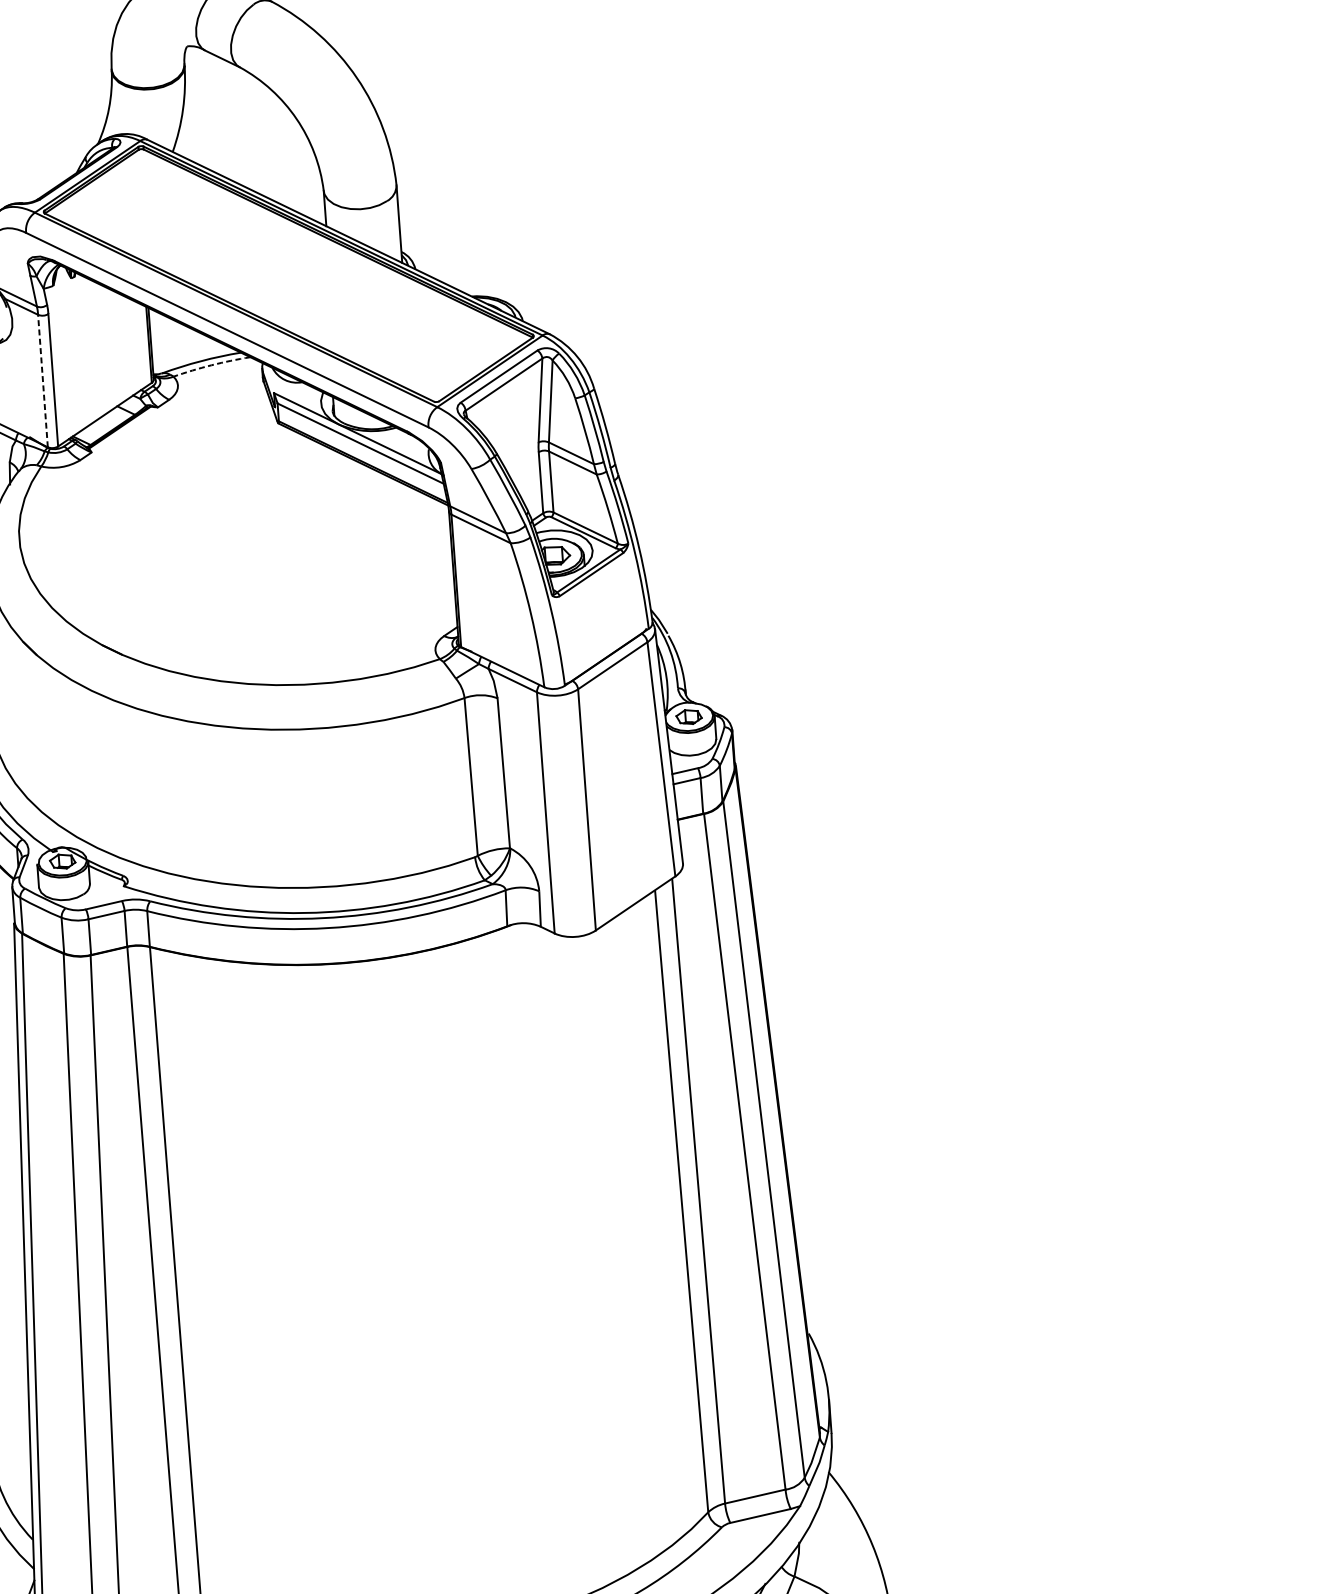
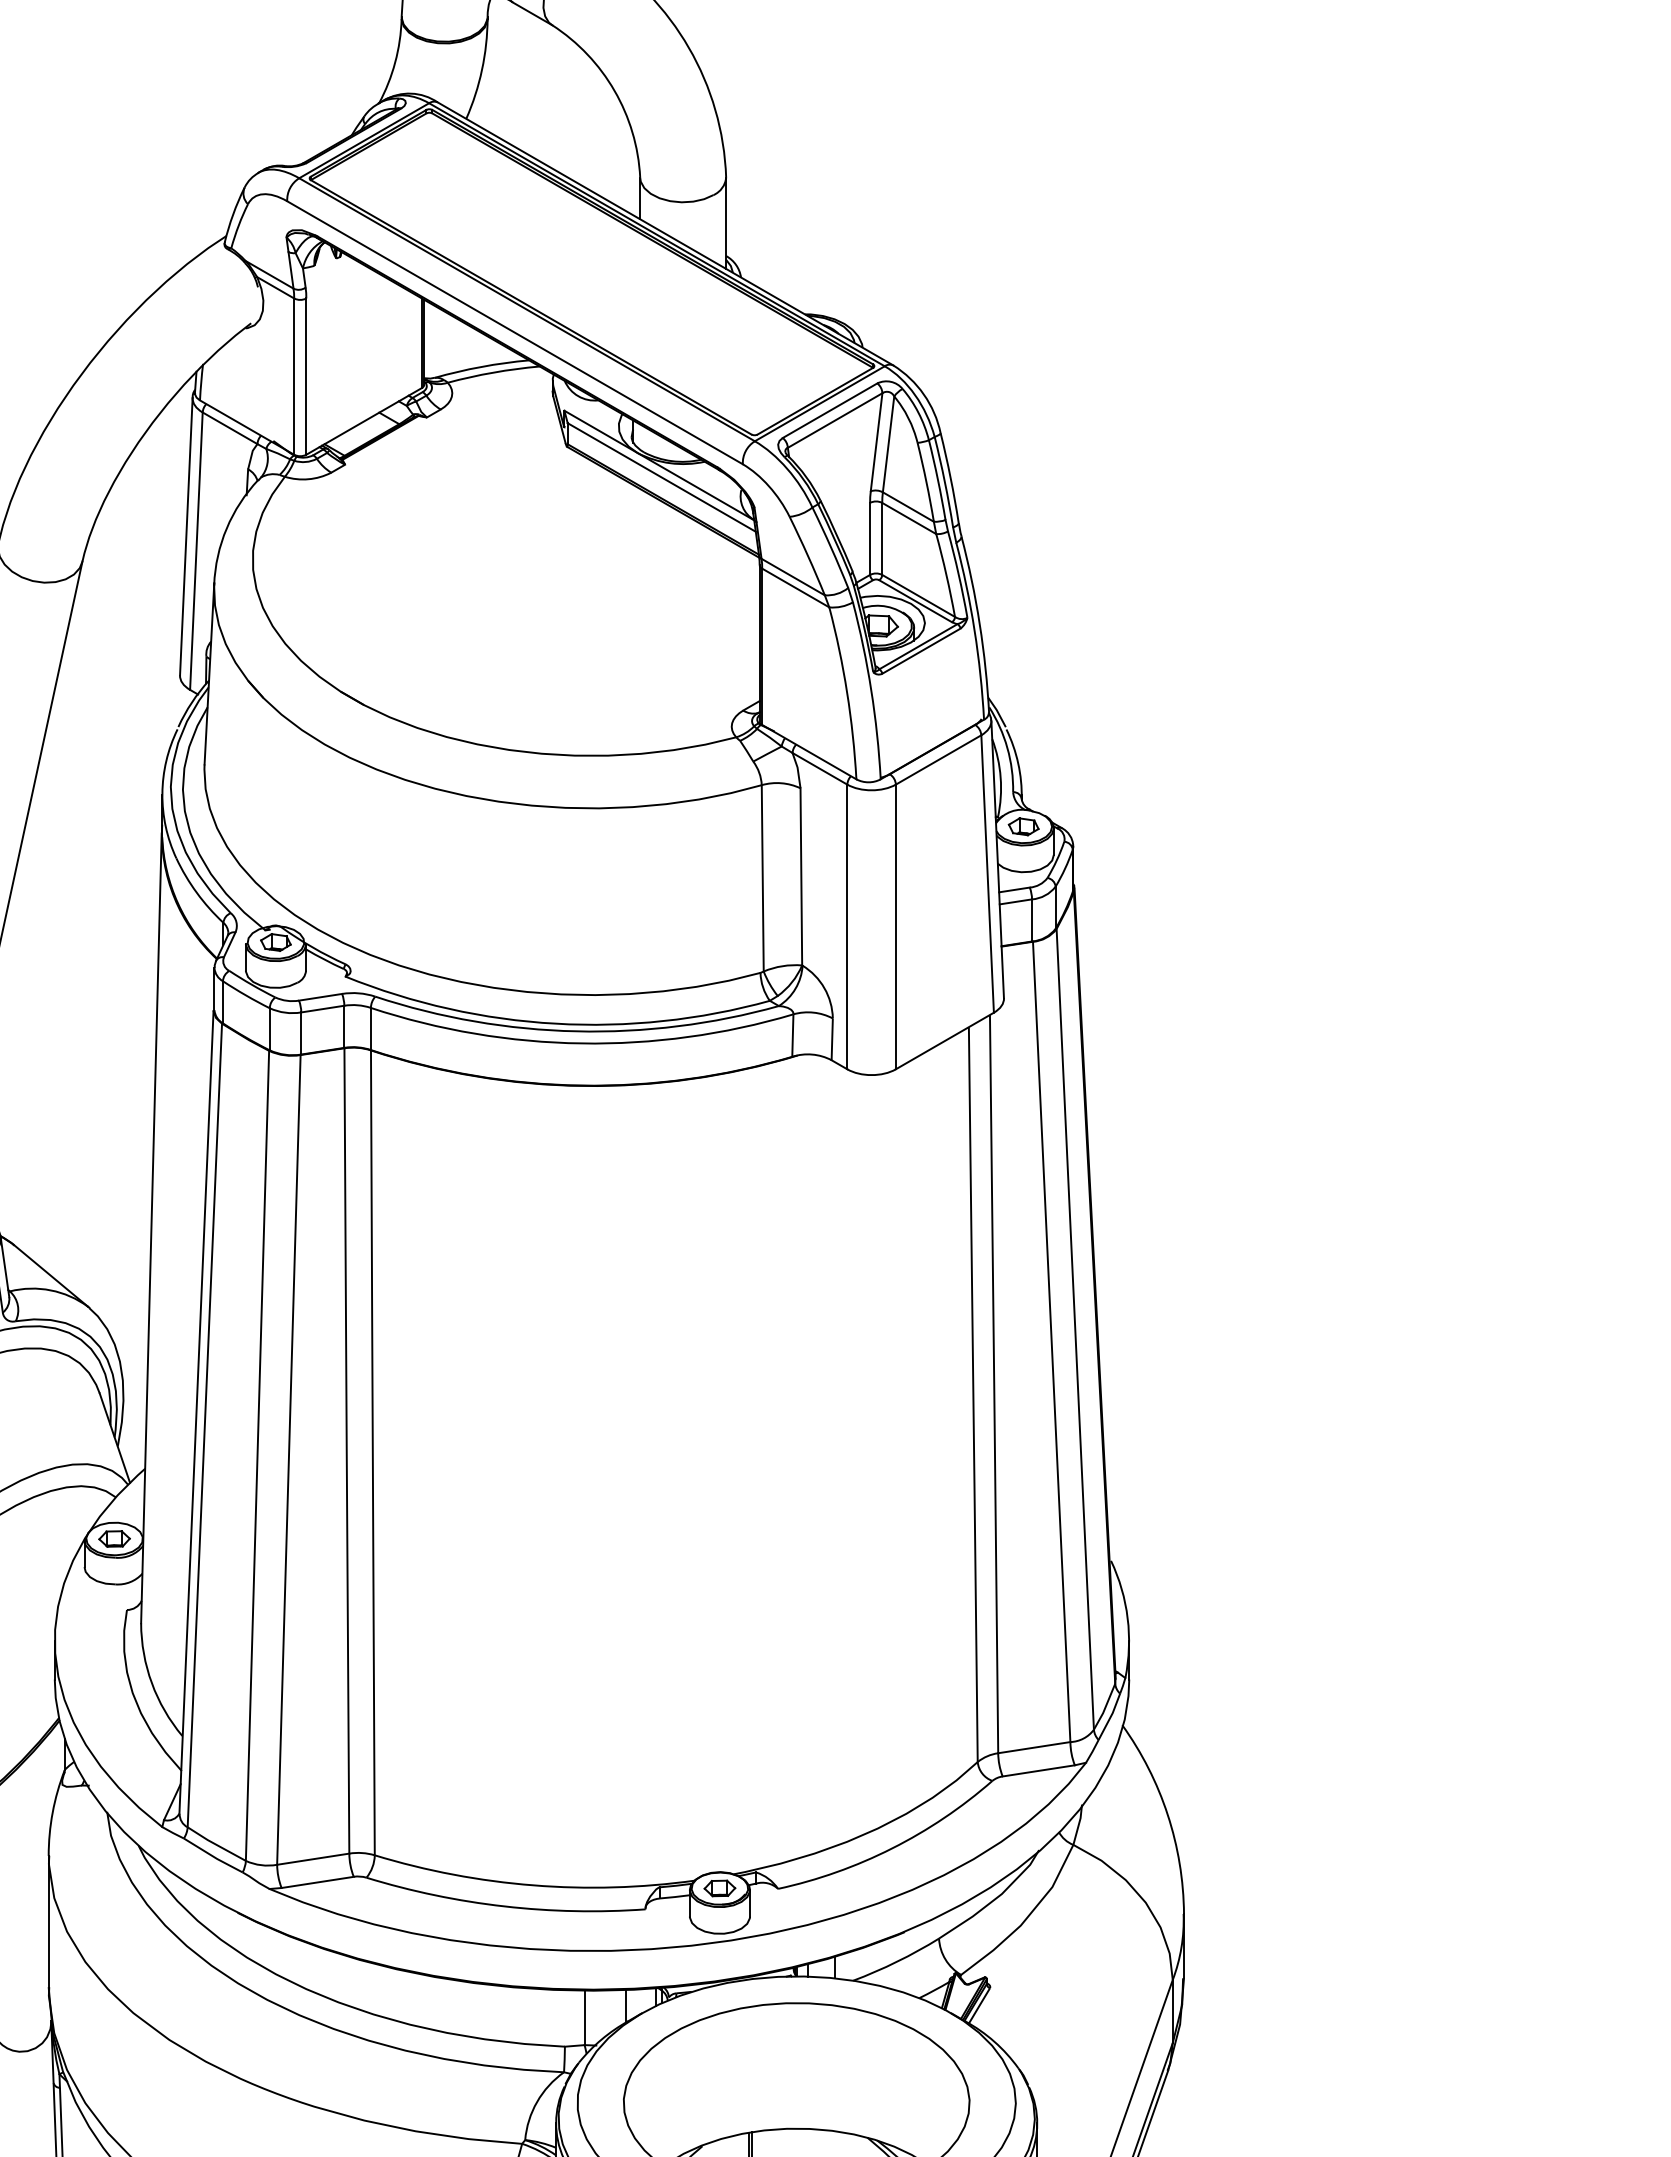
arc: (211, 365) -> (493, 372), dashed -> solid
line: (43, 380) -> (294, 376), dashed -> solid

